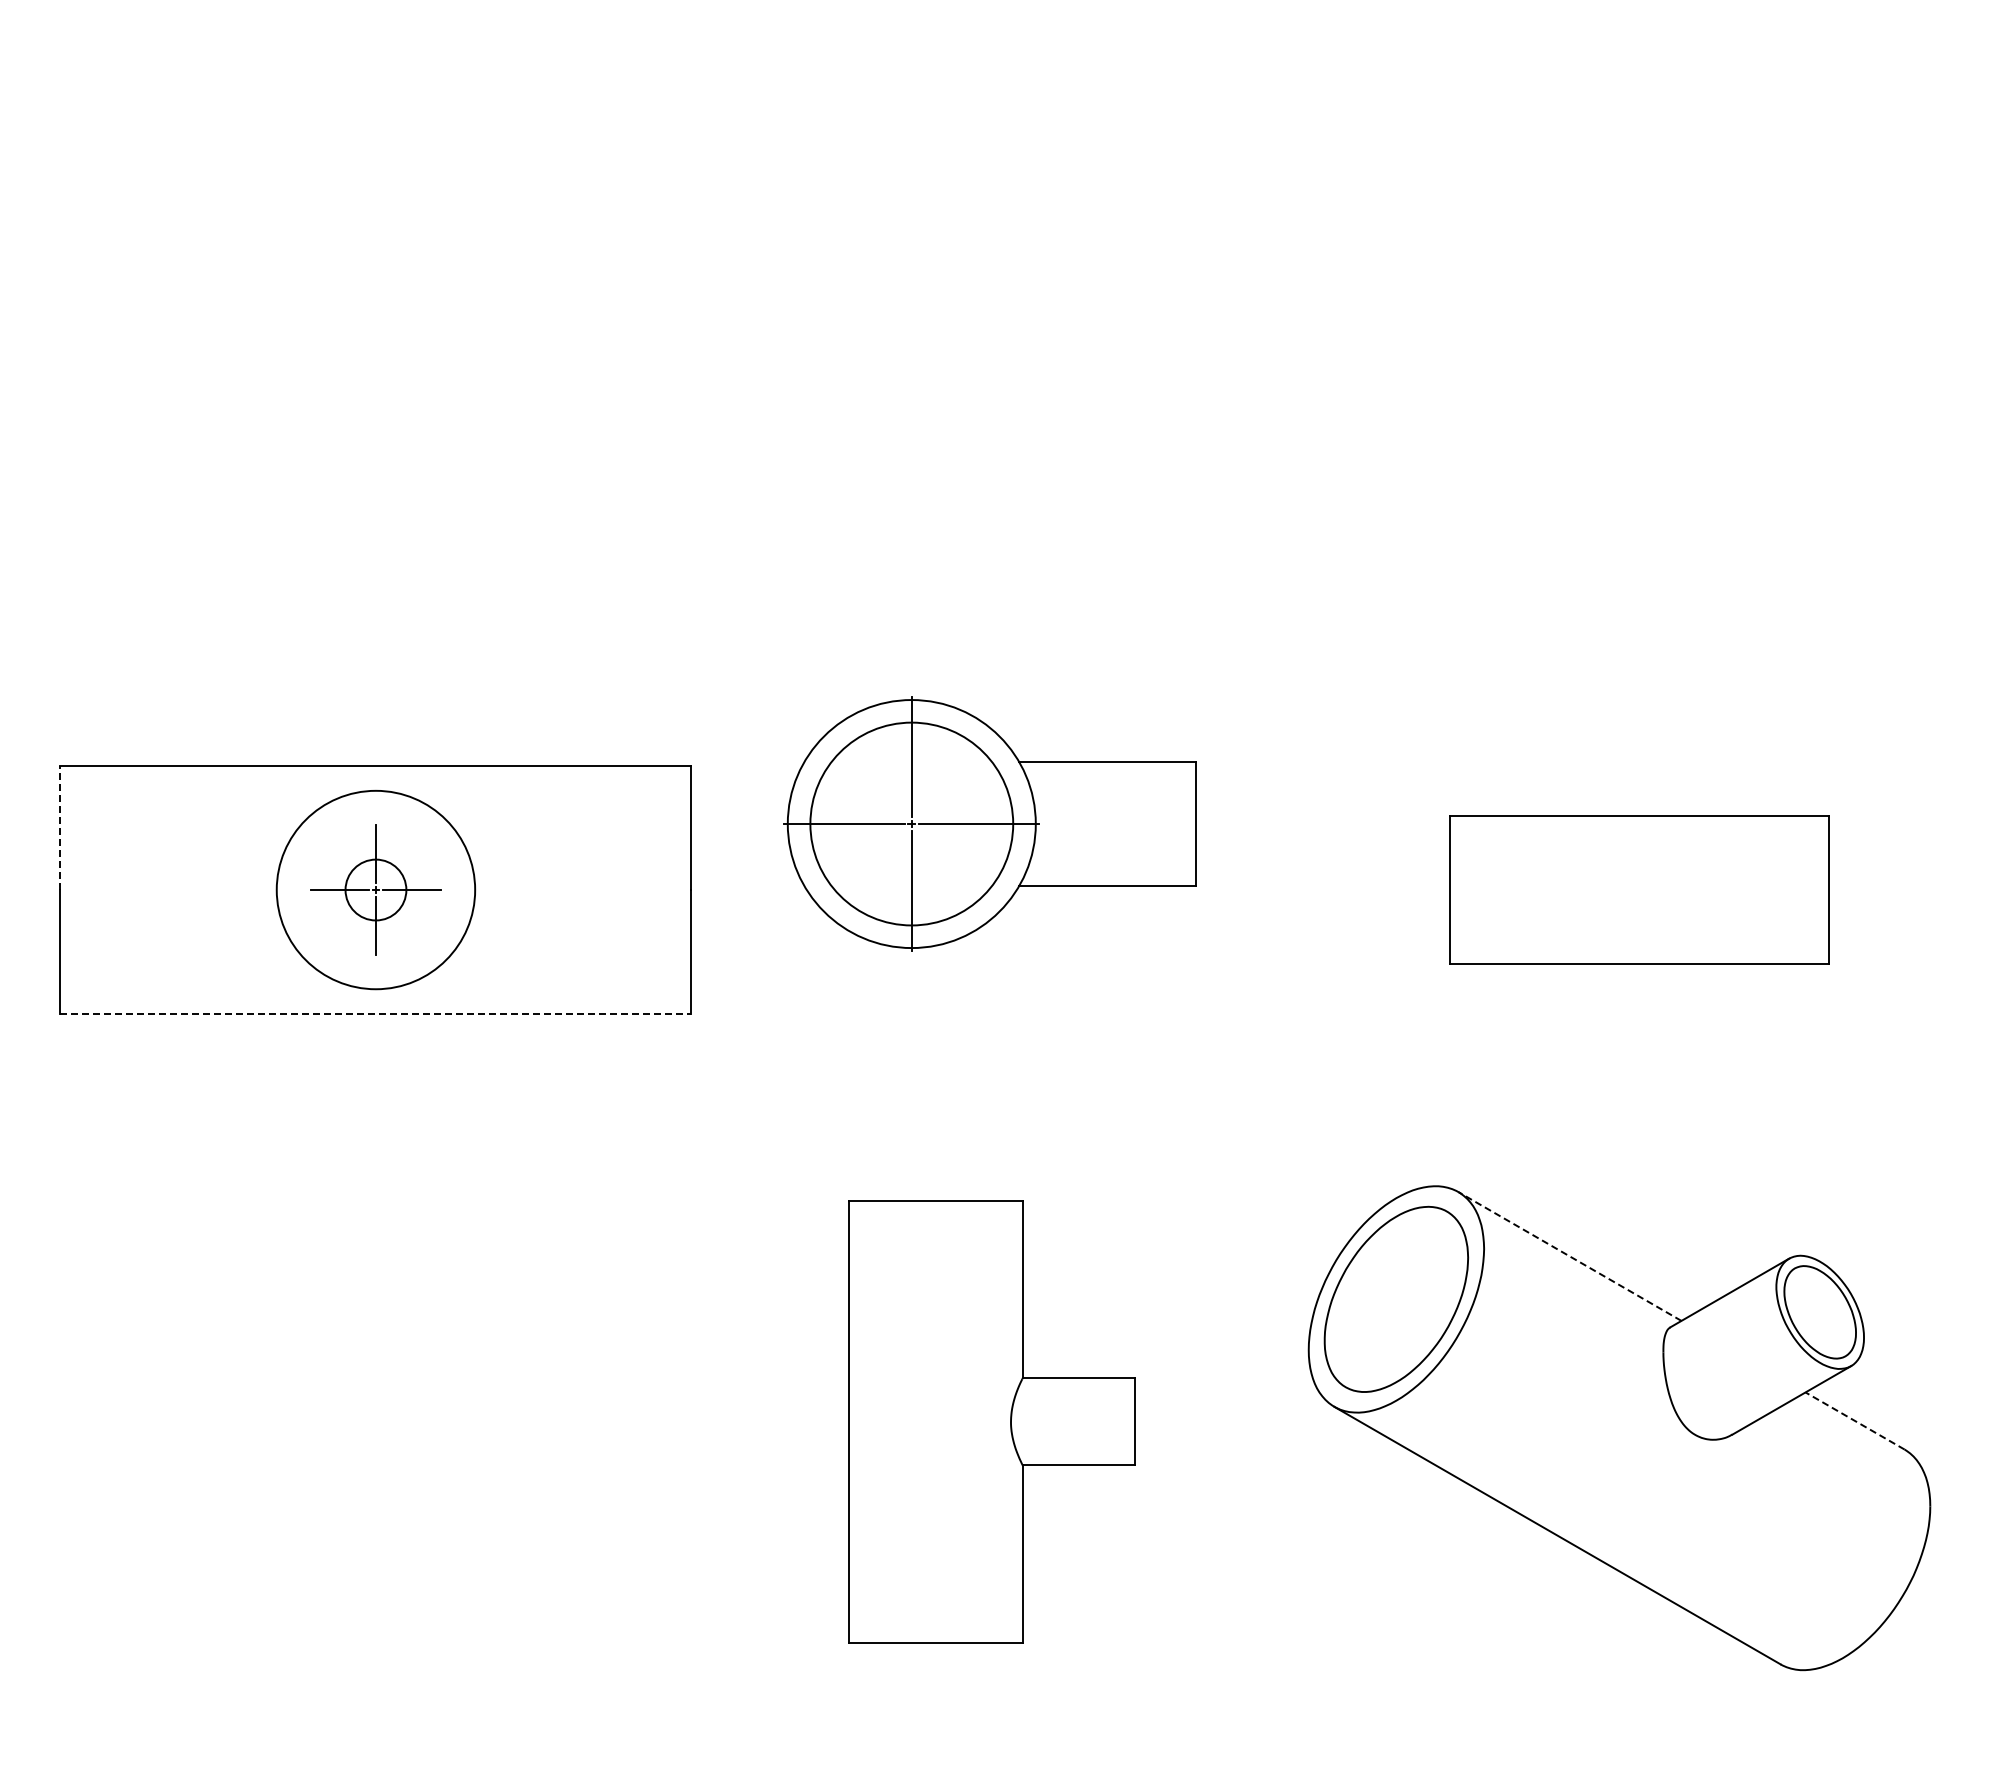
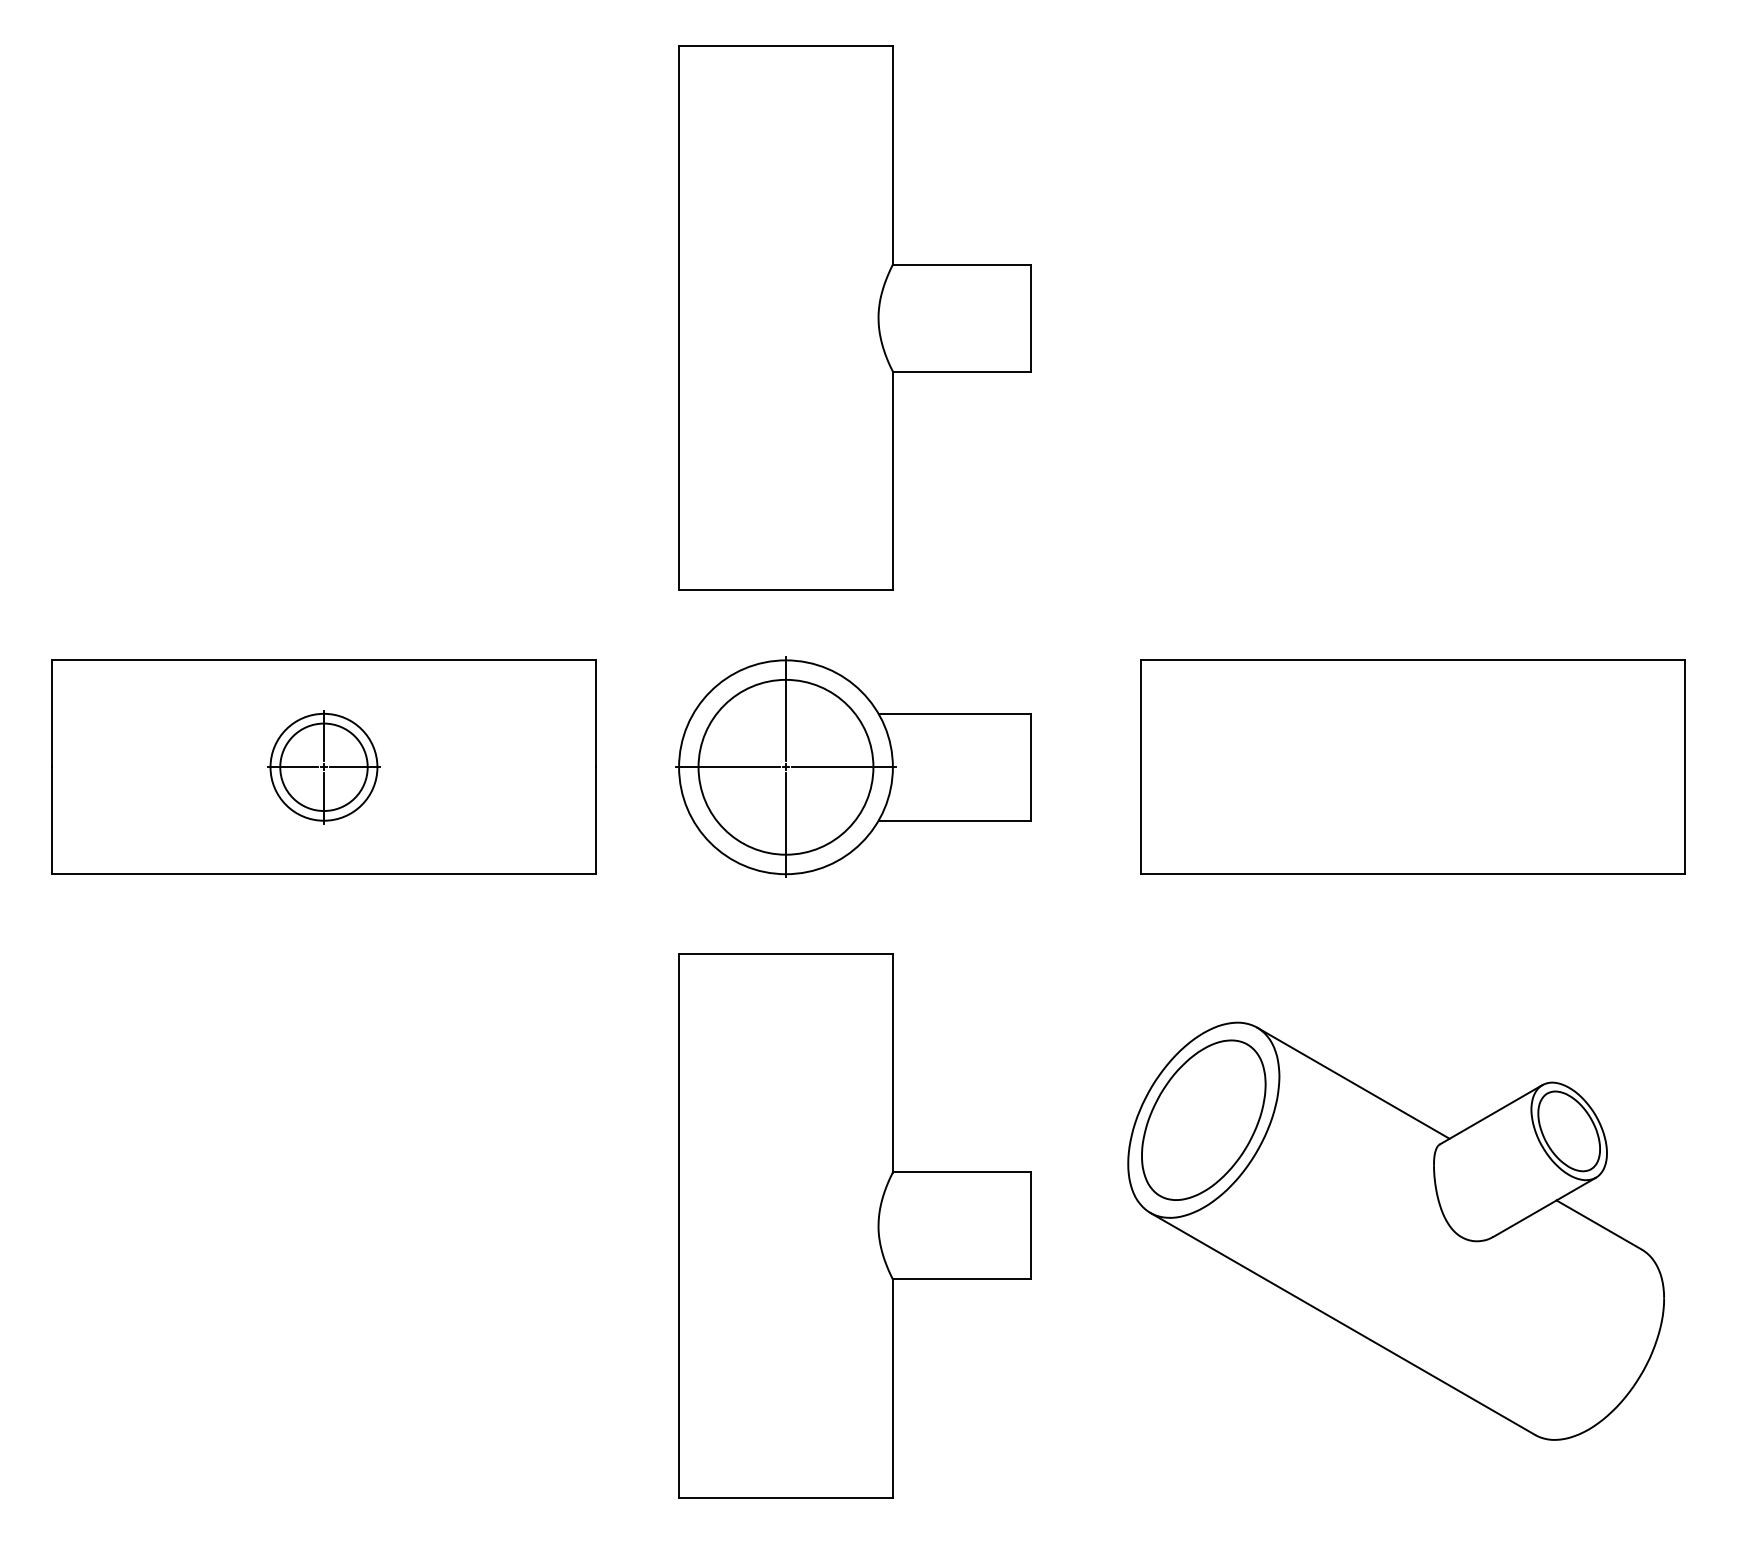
part: (991, 369) -> (854, 318), added
part: (989, 823) -> (852, 766), moved
line: (60, 827) -> (51, 713), dashed -> solid
circle: (375, 889) -> (323, 766), size x1.67
part: (1639, 889) -> (1413, 766), size x1.67
circle: (375, 890) -> (323, 767), size x0.62
line: (375, 1014) -> (323, 874), dashed -> solid
line: (1569, 1256) -> (1353, 1083), dashed -> solid
line: (1854, 1420) -> (1598, 1224), dashed -> solid
part: (991, 1421) -> (854, 1225), size x1.43

